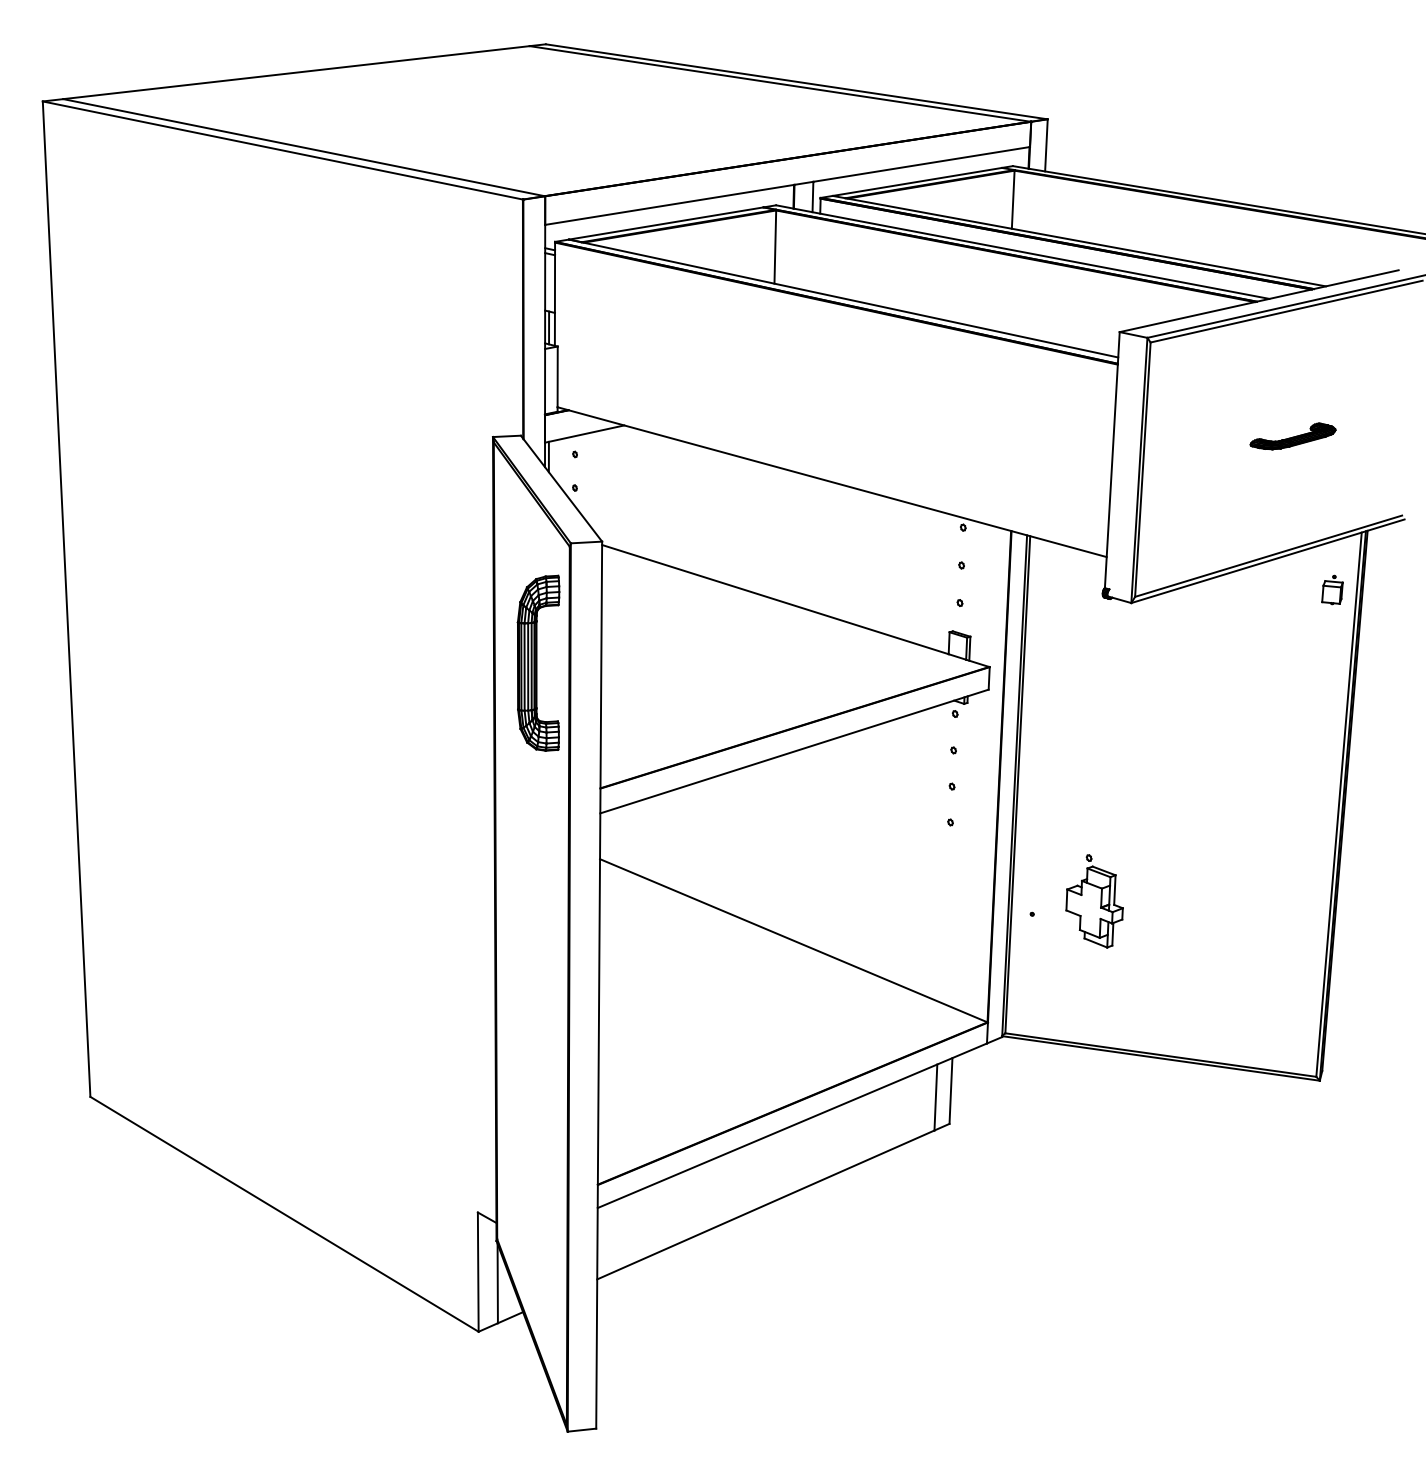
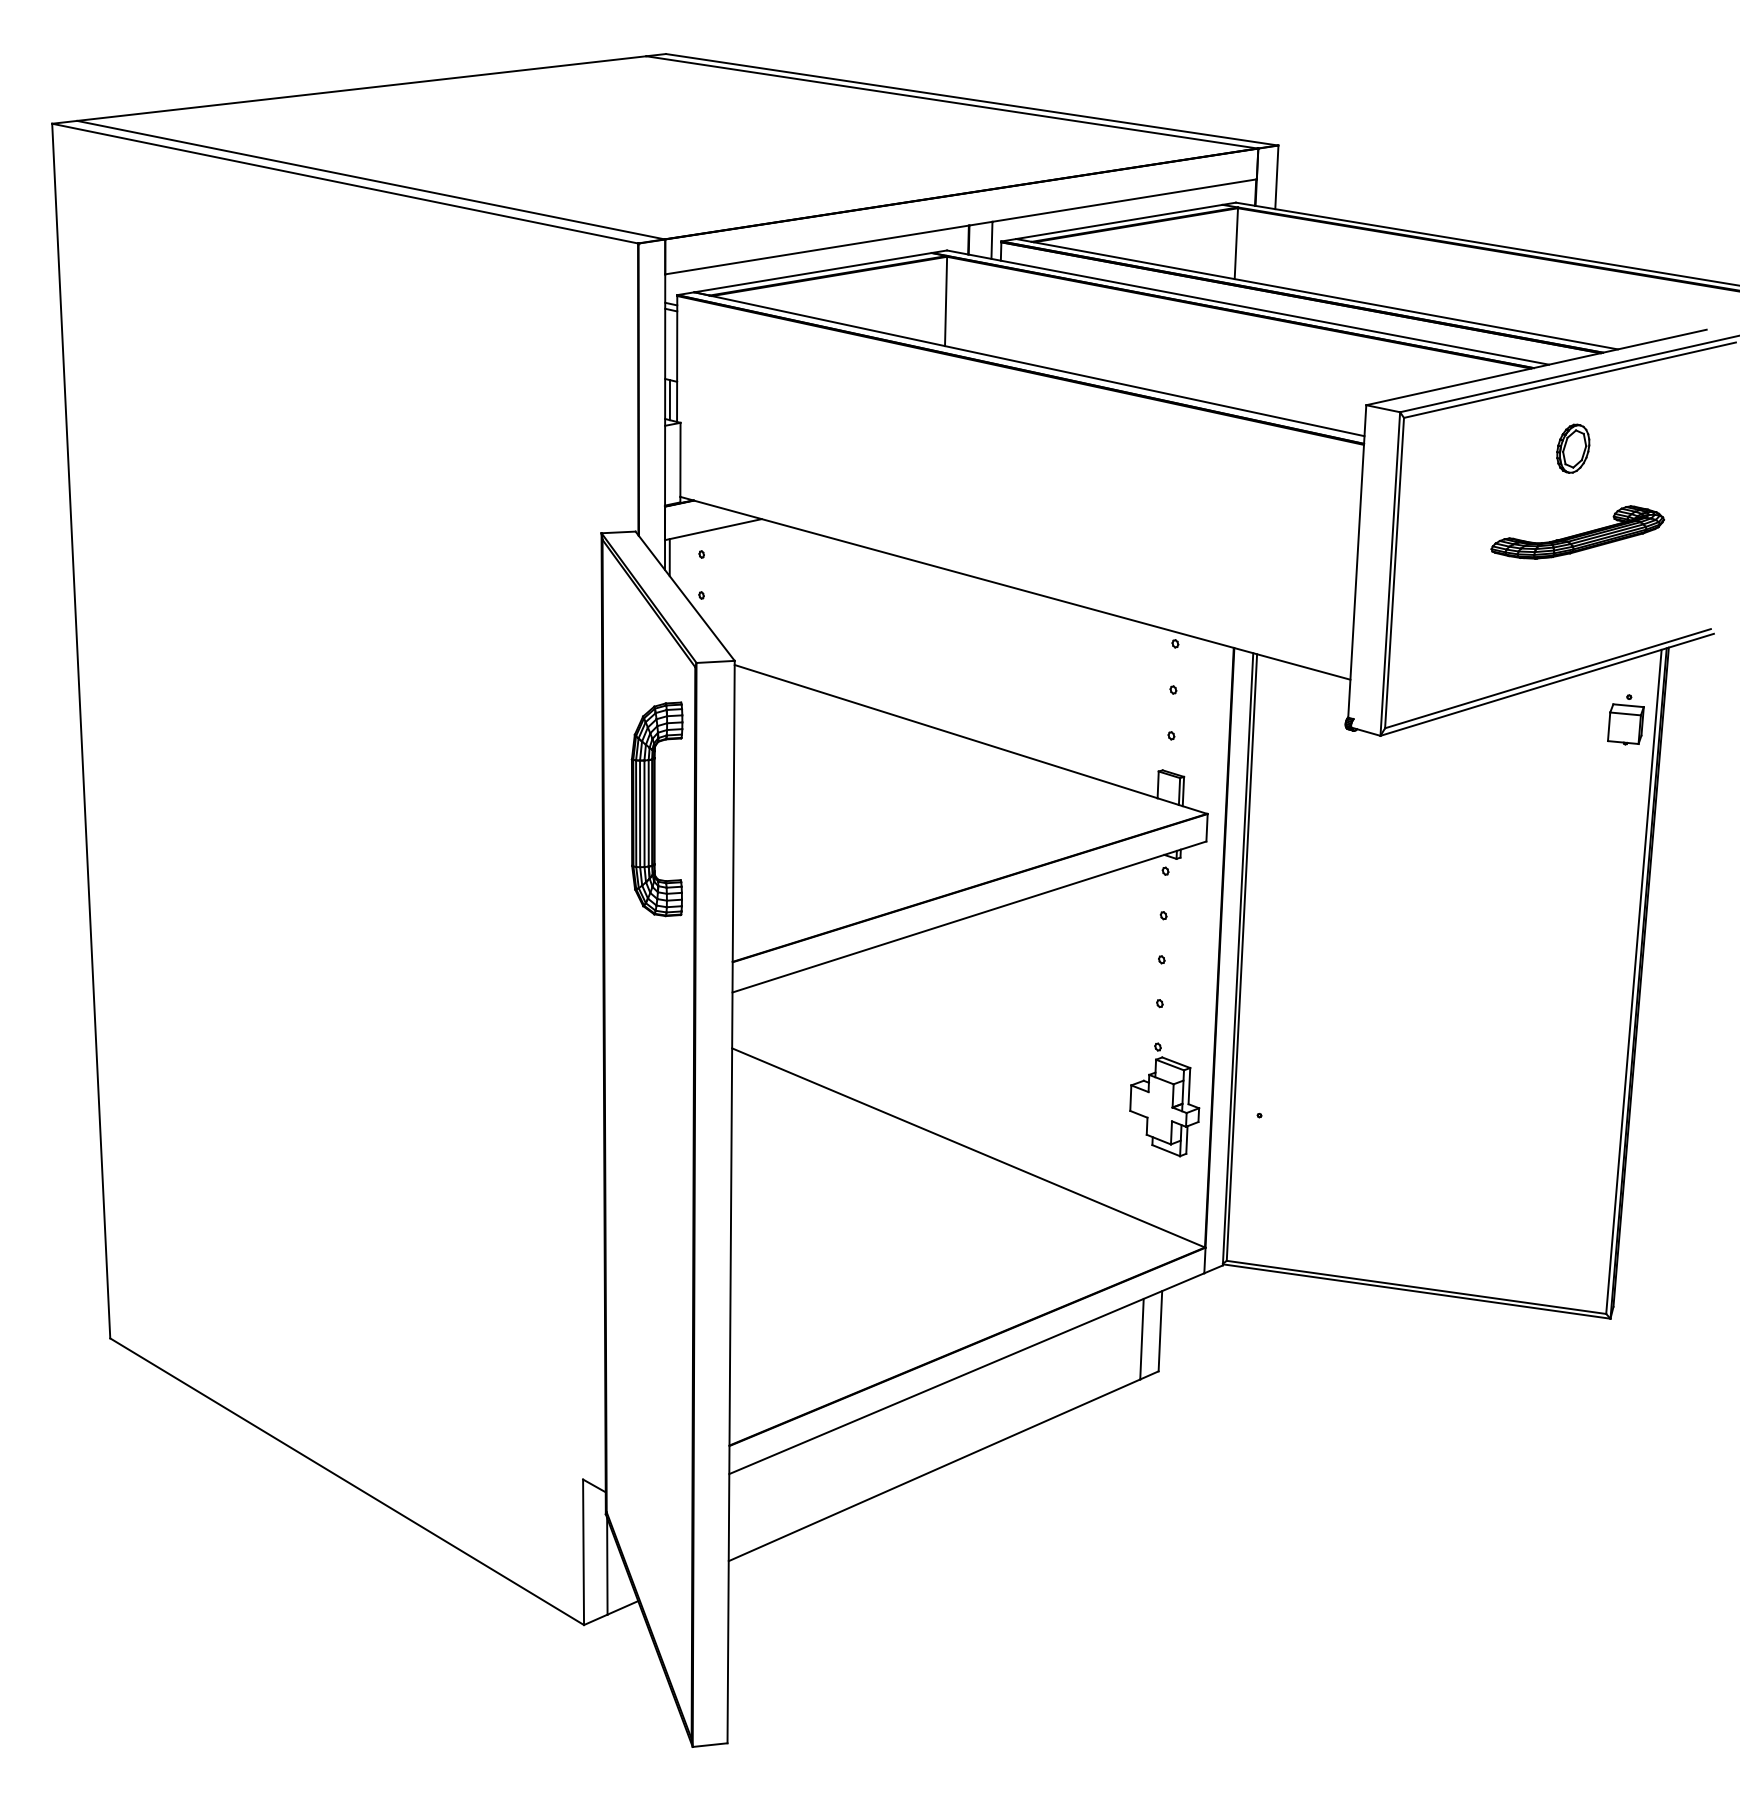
part: (1289, 367) -> (1573, 448), added
part: (1292, 436) -> (1577, 532), size x1.67
part: (1332, 589) -> (1625, 719), size x1.43
part: (1094, 901) -> (1164, 1099), moved

